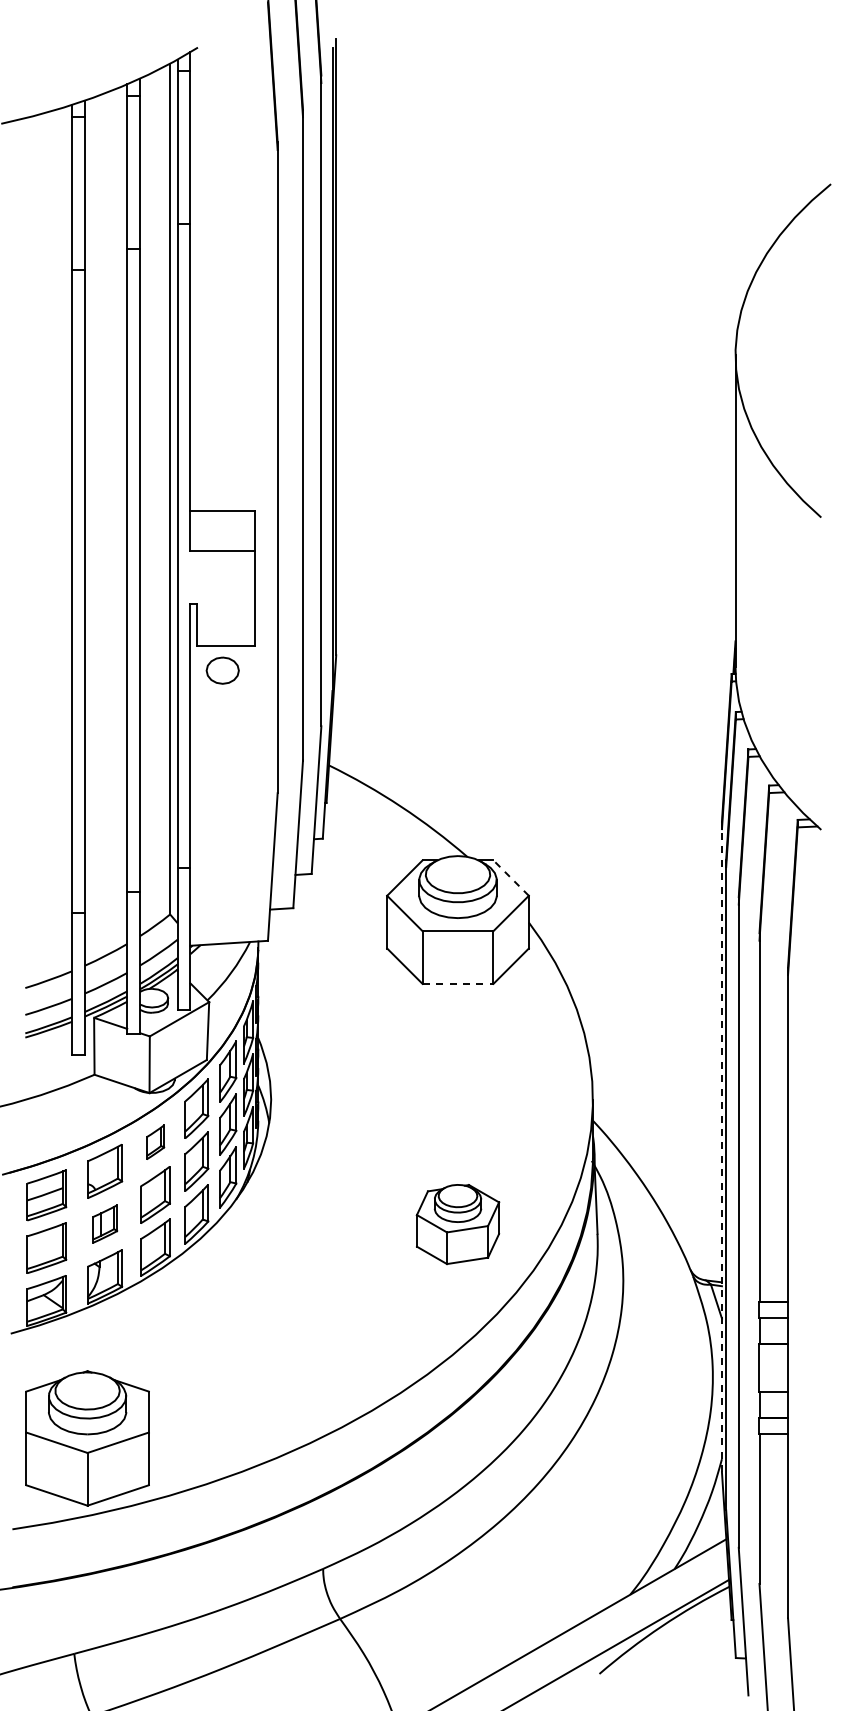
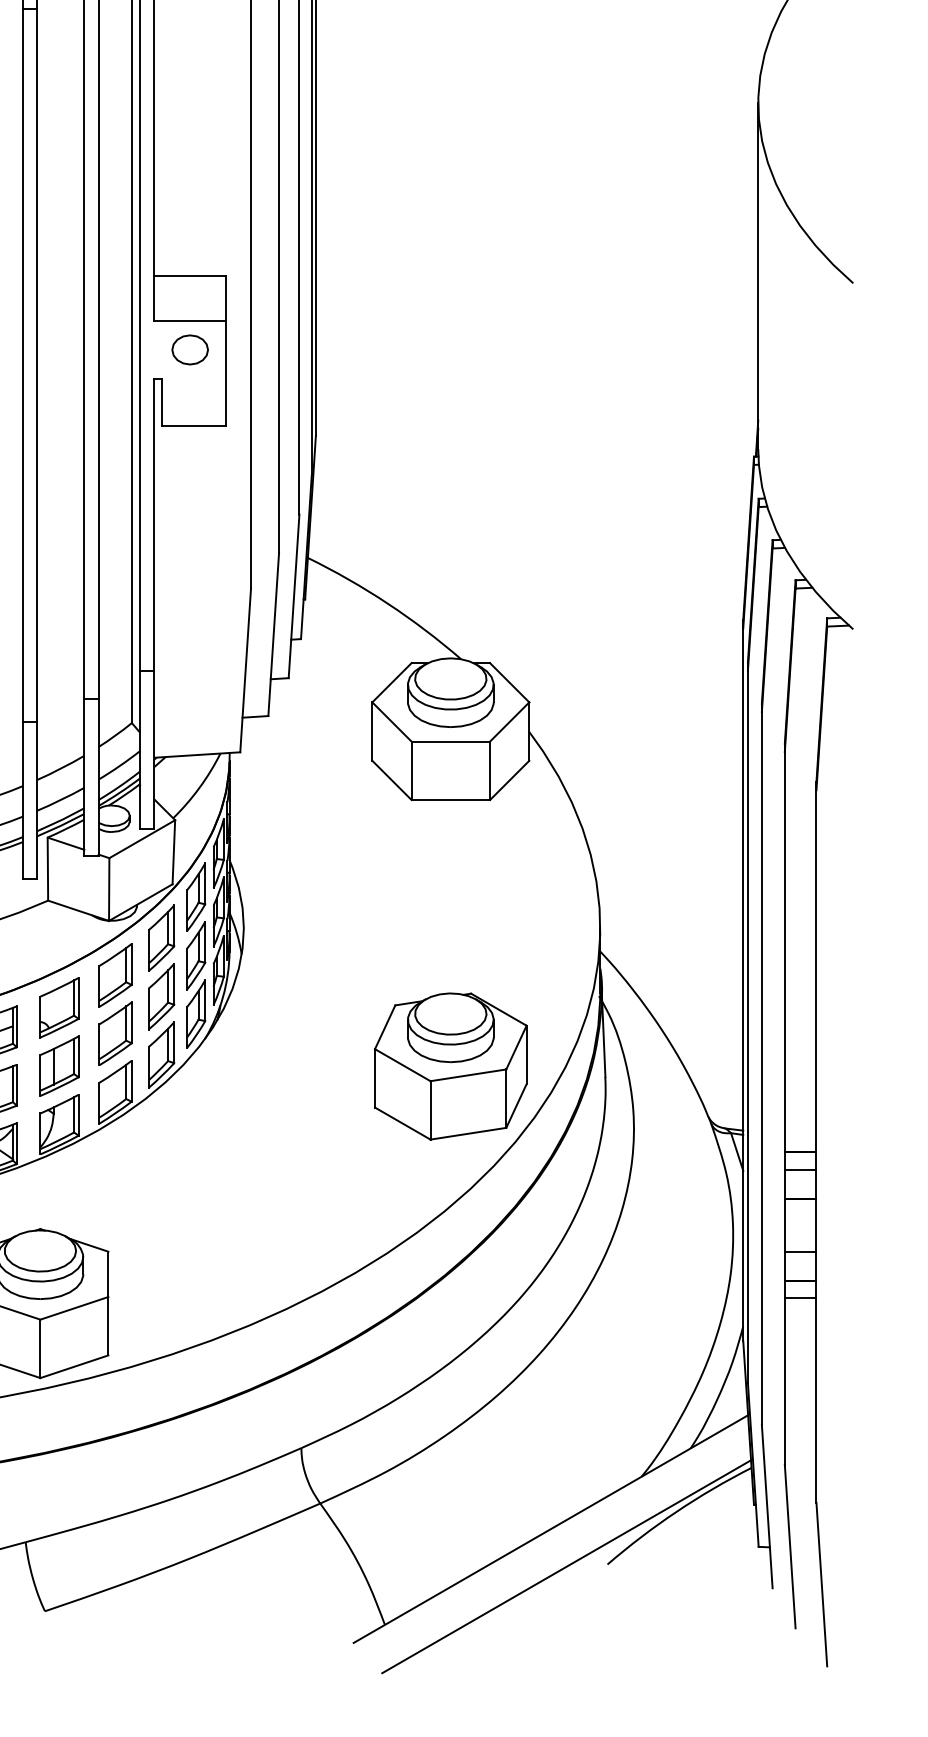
part: (222, 670) -> (189, 349), moved
line: (510, 877) -> (508, 682), dashed -> solid
line: (458, 983) -> (451, 799), dashed -> solid
part: (155, 1142) -> (115, 975), size x1.67
line: (721, 1150) -> (742, 984), dashed -> solid
part: (105, 1223) -> (60, 1065), size x1.43
part: (457, 1224) -> (450, 1066), size x1.67

